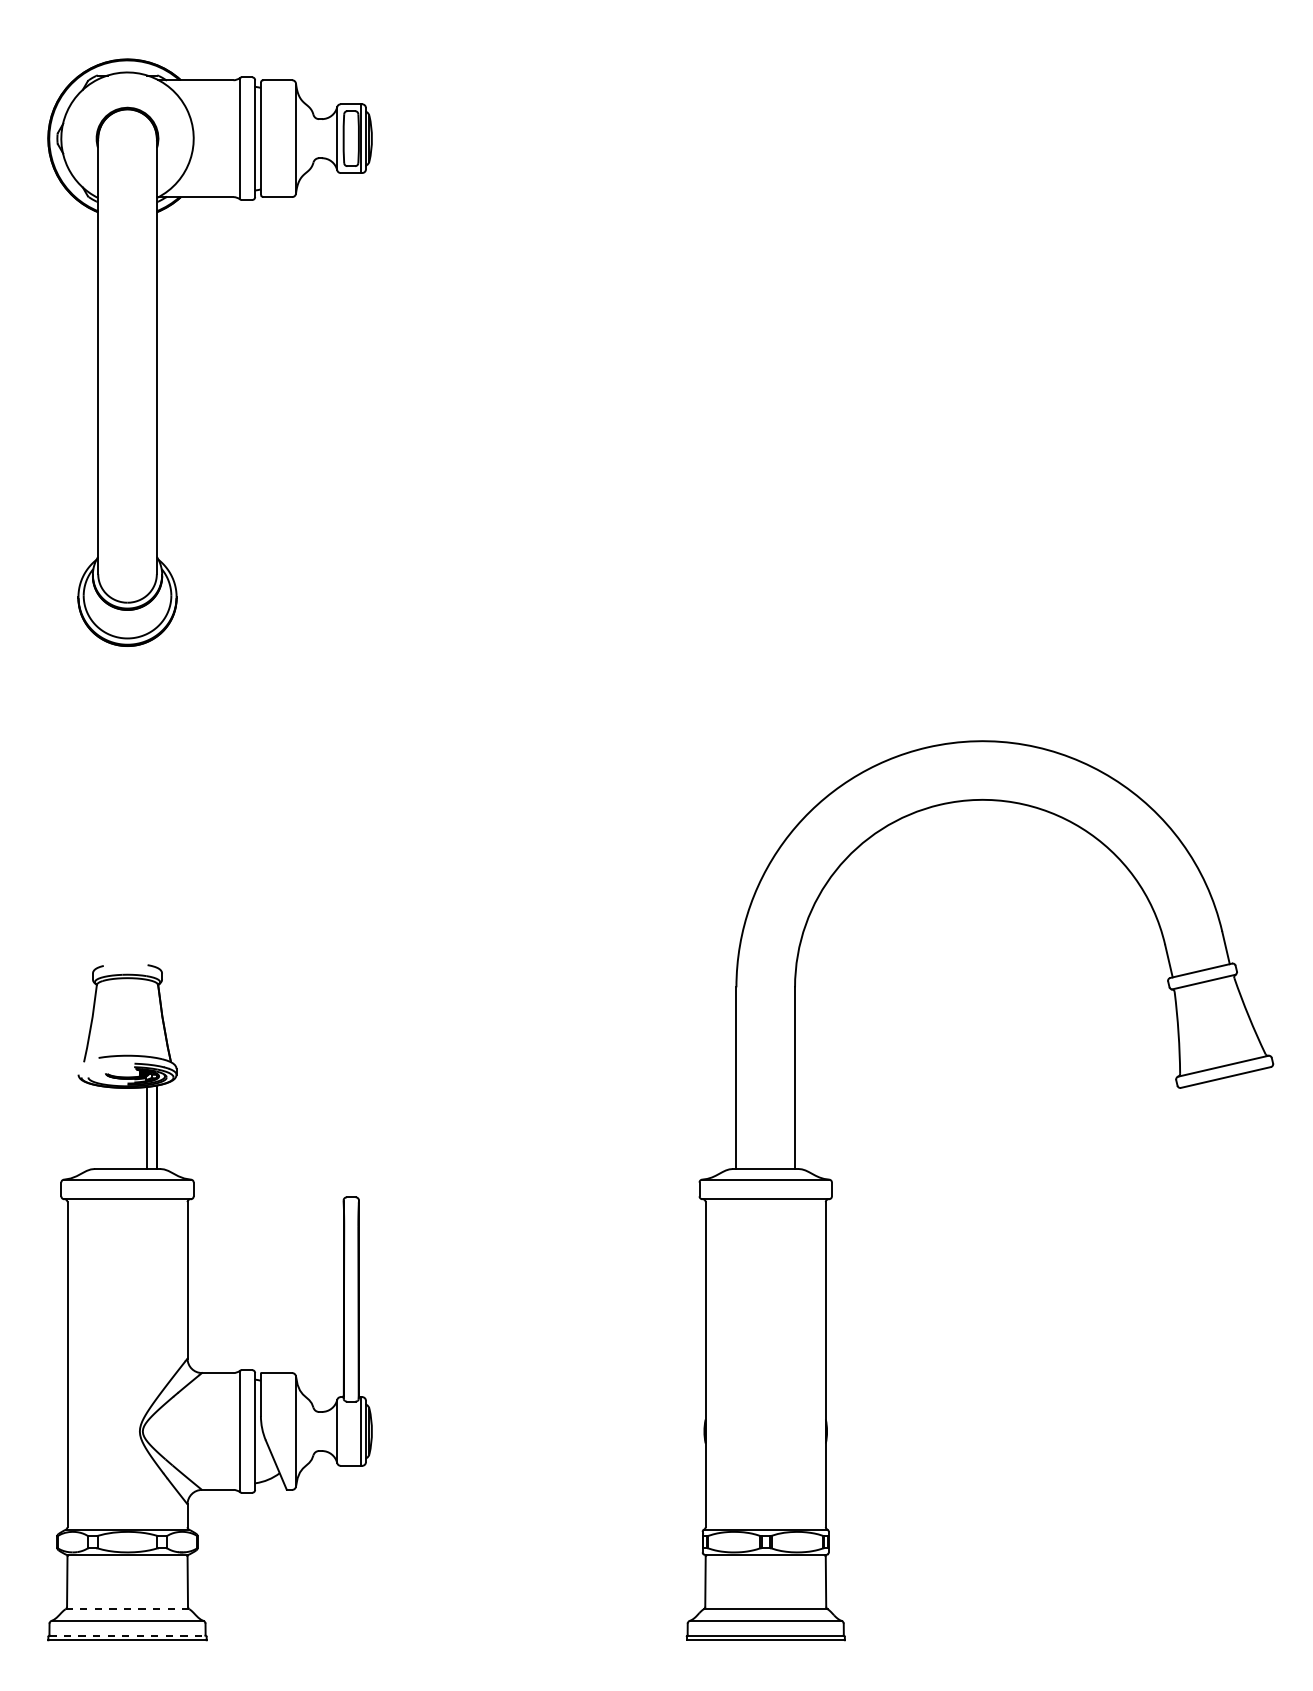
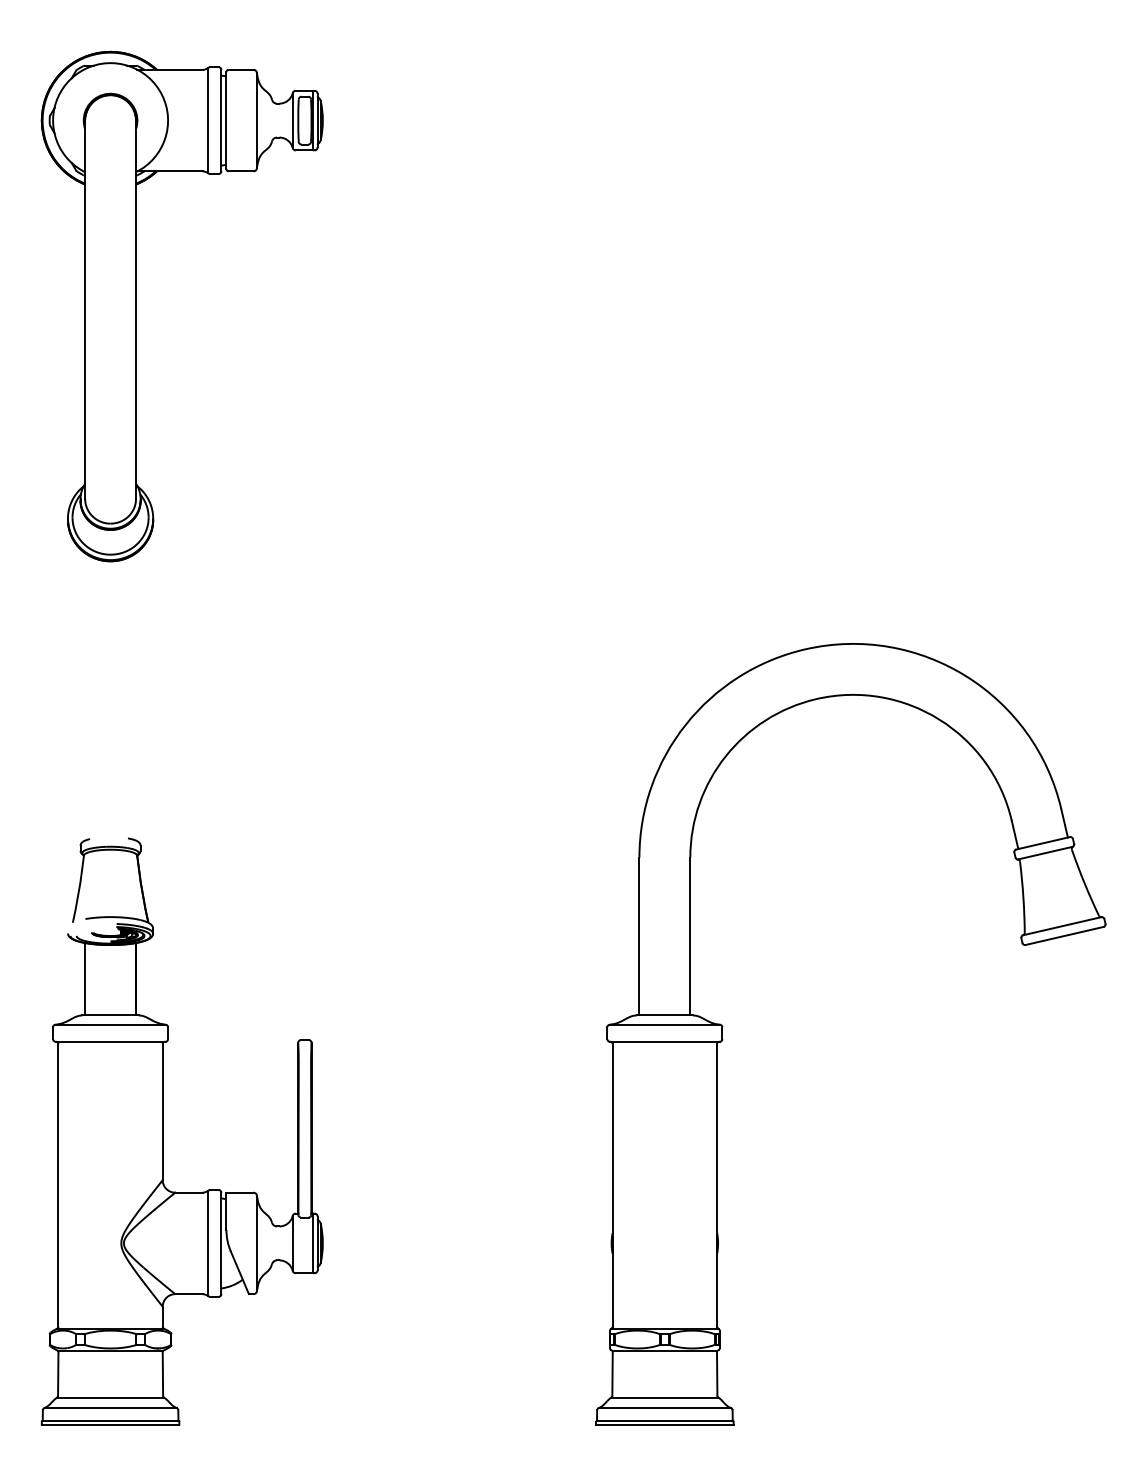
line: (147, 1126) -> (85, 978), moved
line: (127, 1609) -> (110, 1398), dashed -> solid
line: (128, 1635) -> (111, 1420), dashed -> solid

